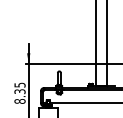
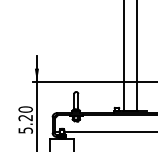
text: (19, 92) -> (25, 119), 8.35 -> 5.20

